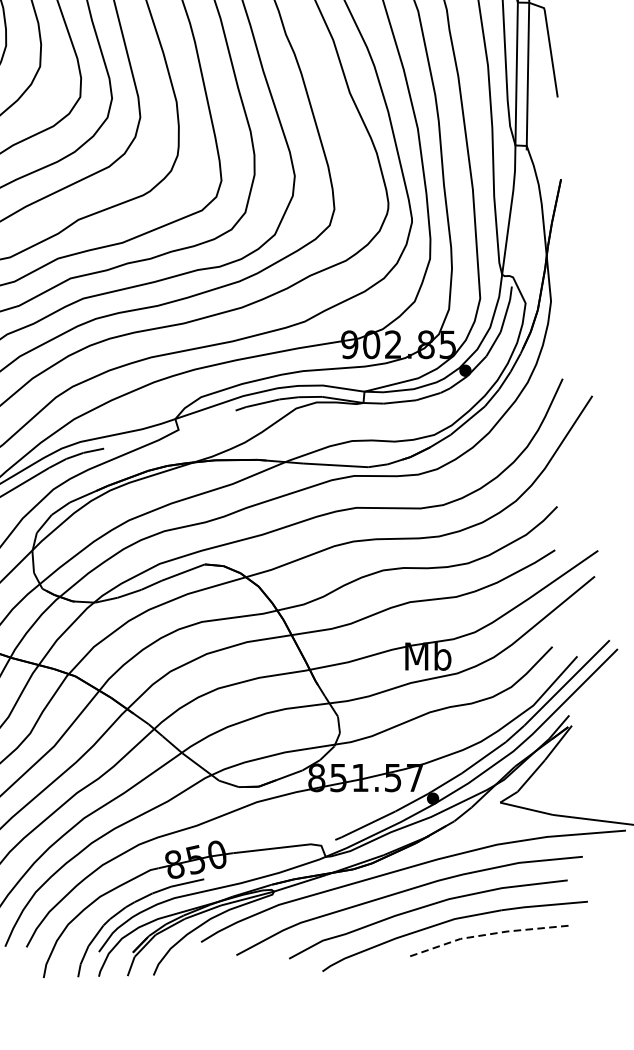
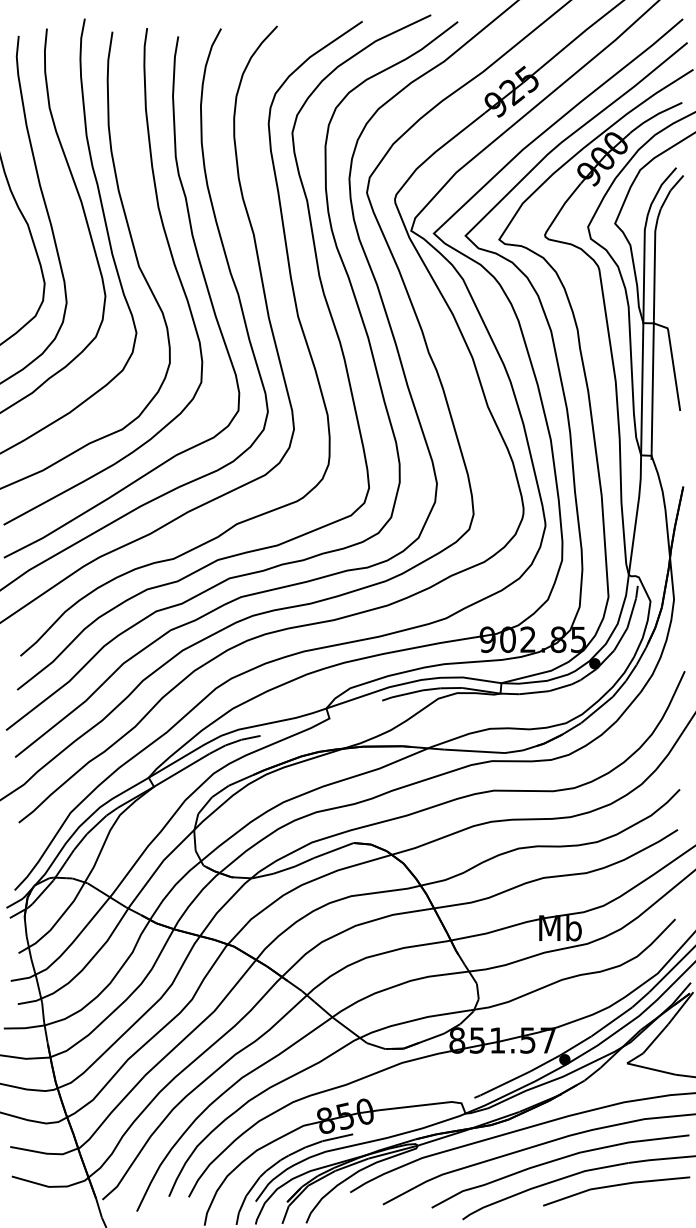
line: (486, 934) -> (614, 1185), dashed -> solid

